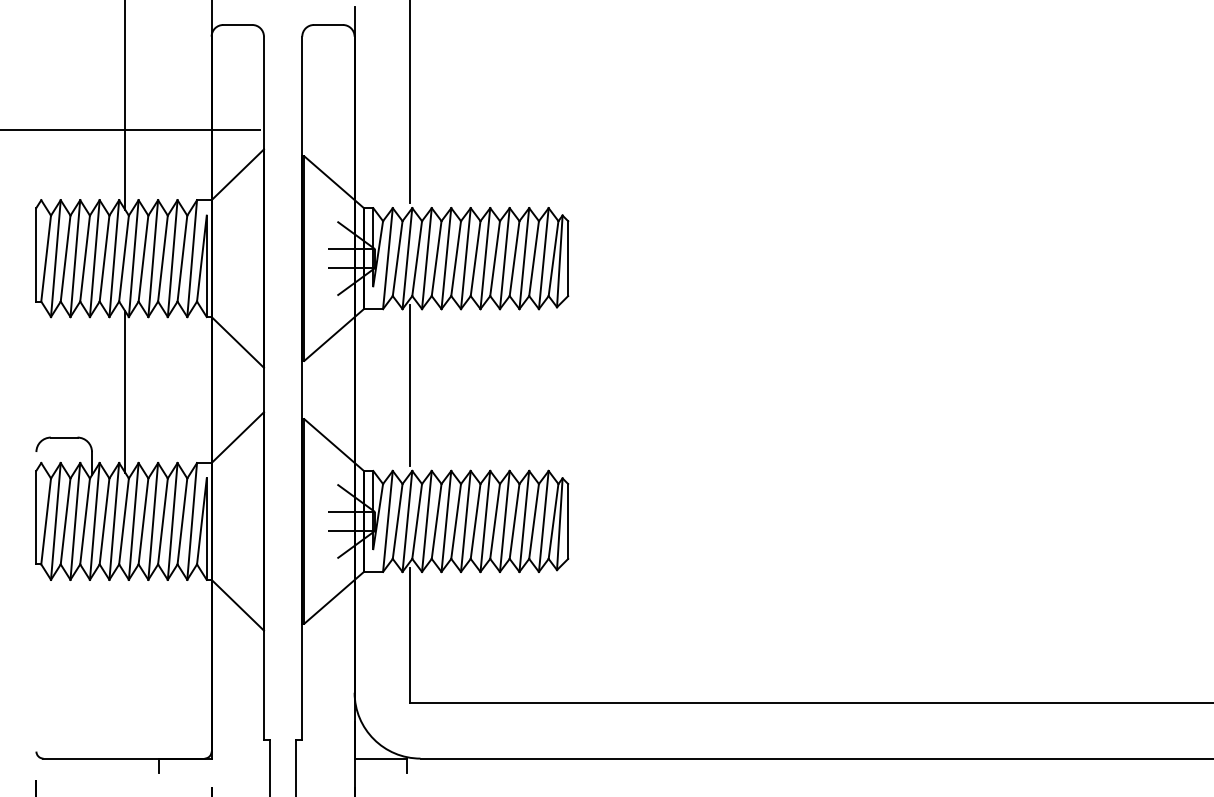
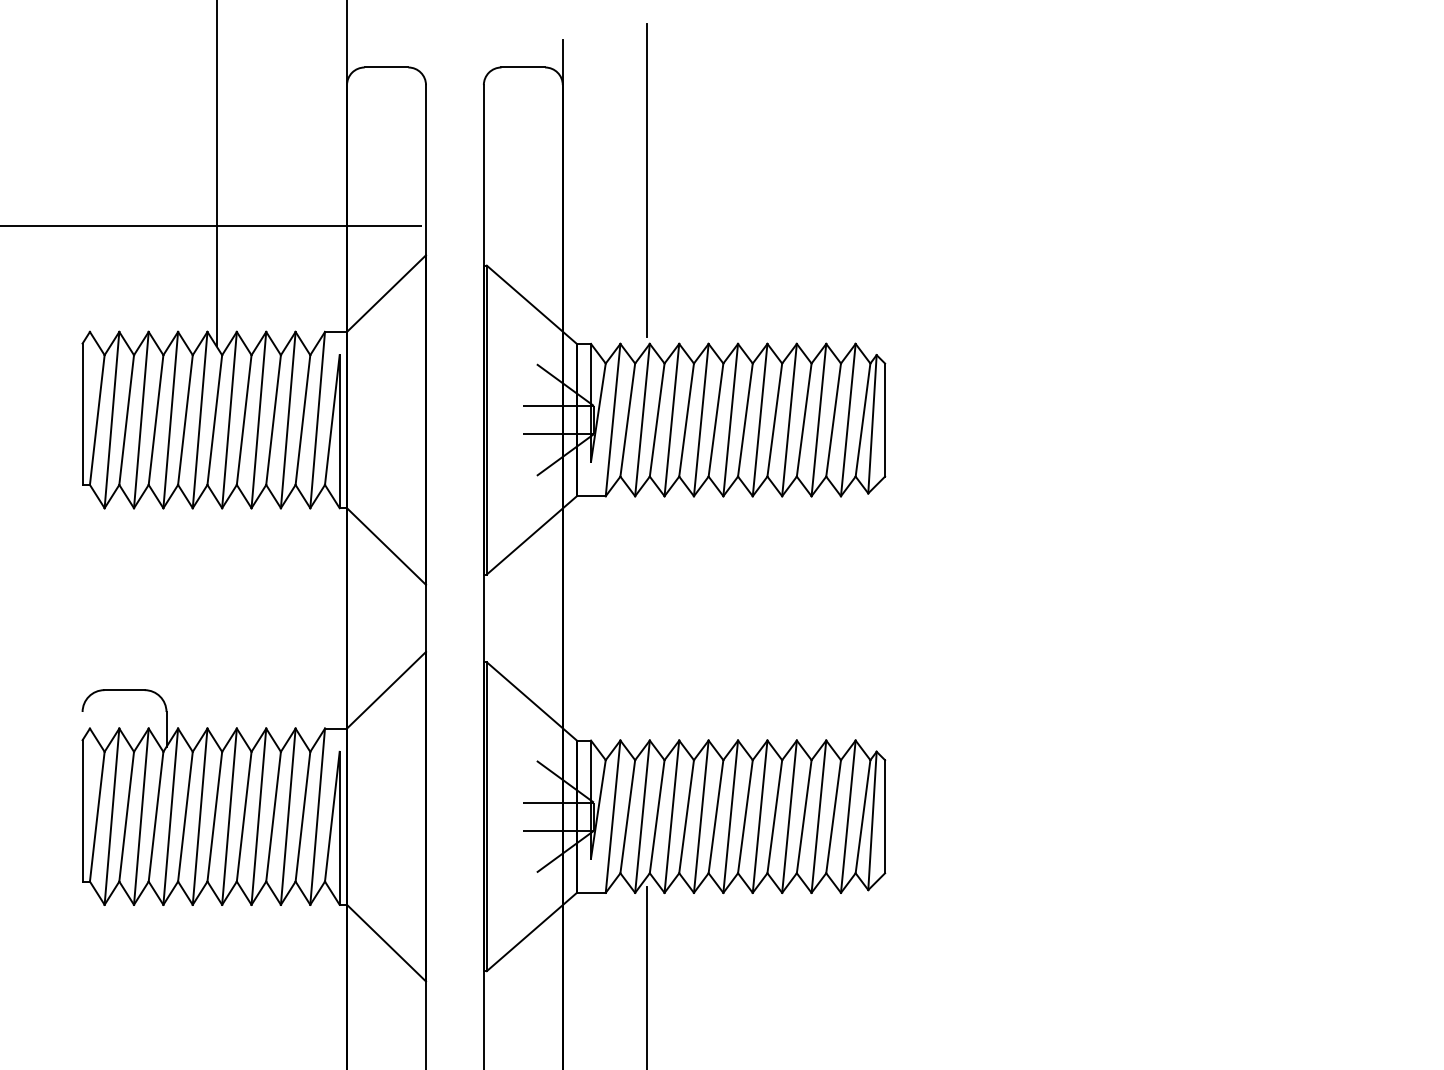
line: (410, 385) -> (647, 611), removed
line: (125, 391) -> (217, 620), removed

